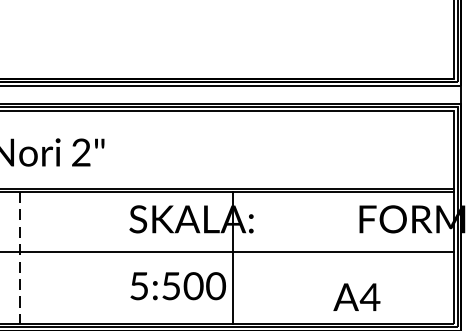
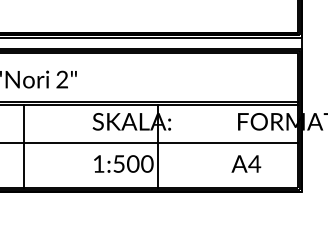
line: (19, 258) -> (23, 146), dashed -> solid
text: (138, 285) -> (98, 163), 5:500 -> 1:500
text: (357, 296) -> (246, 163), moved

